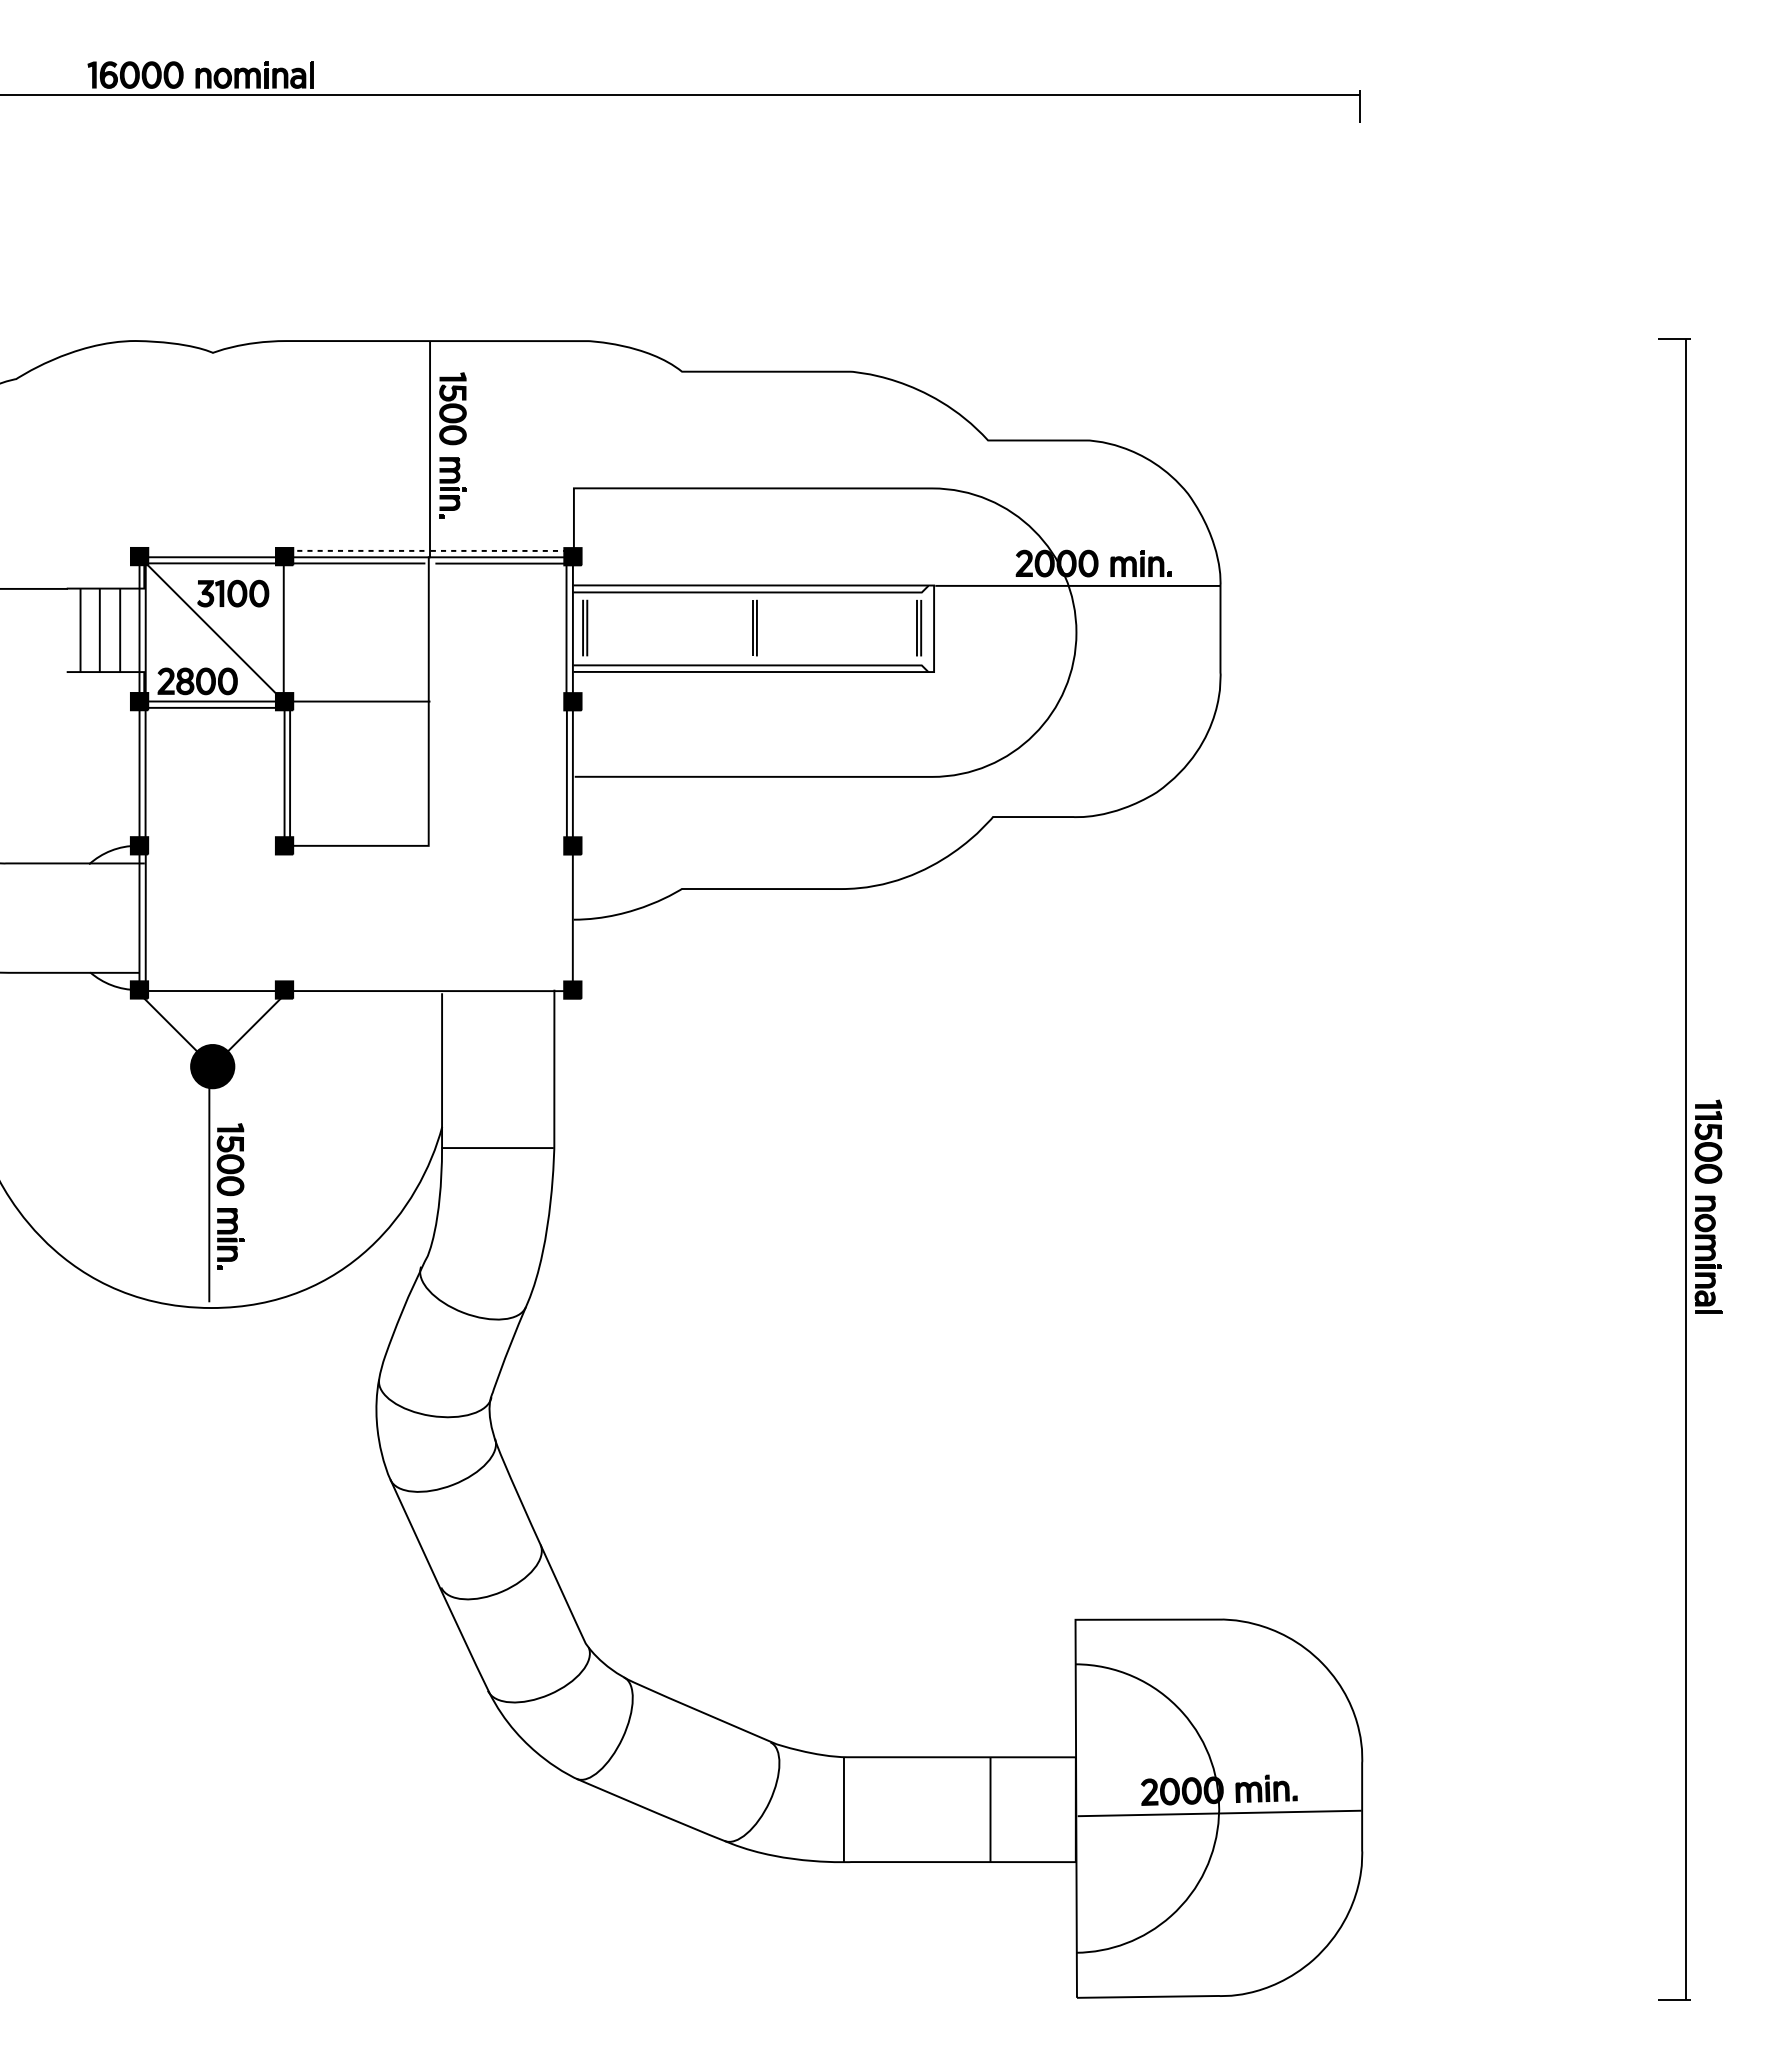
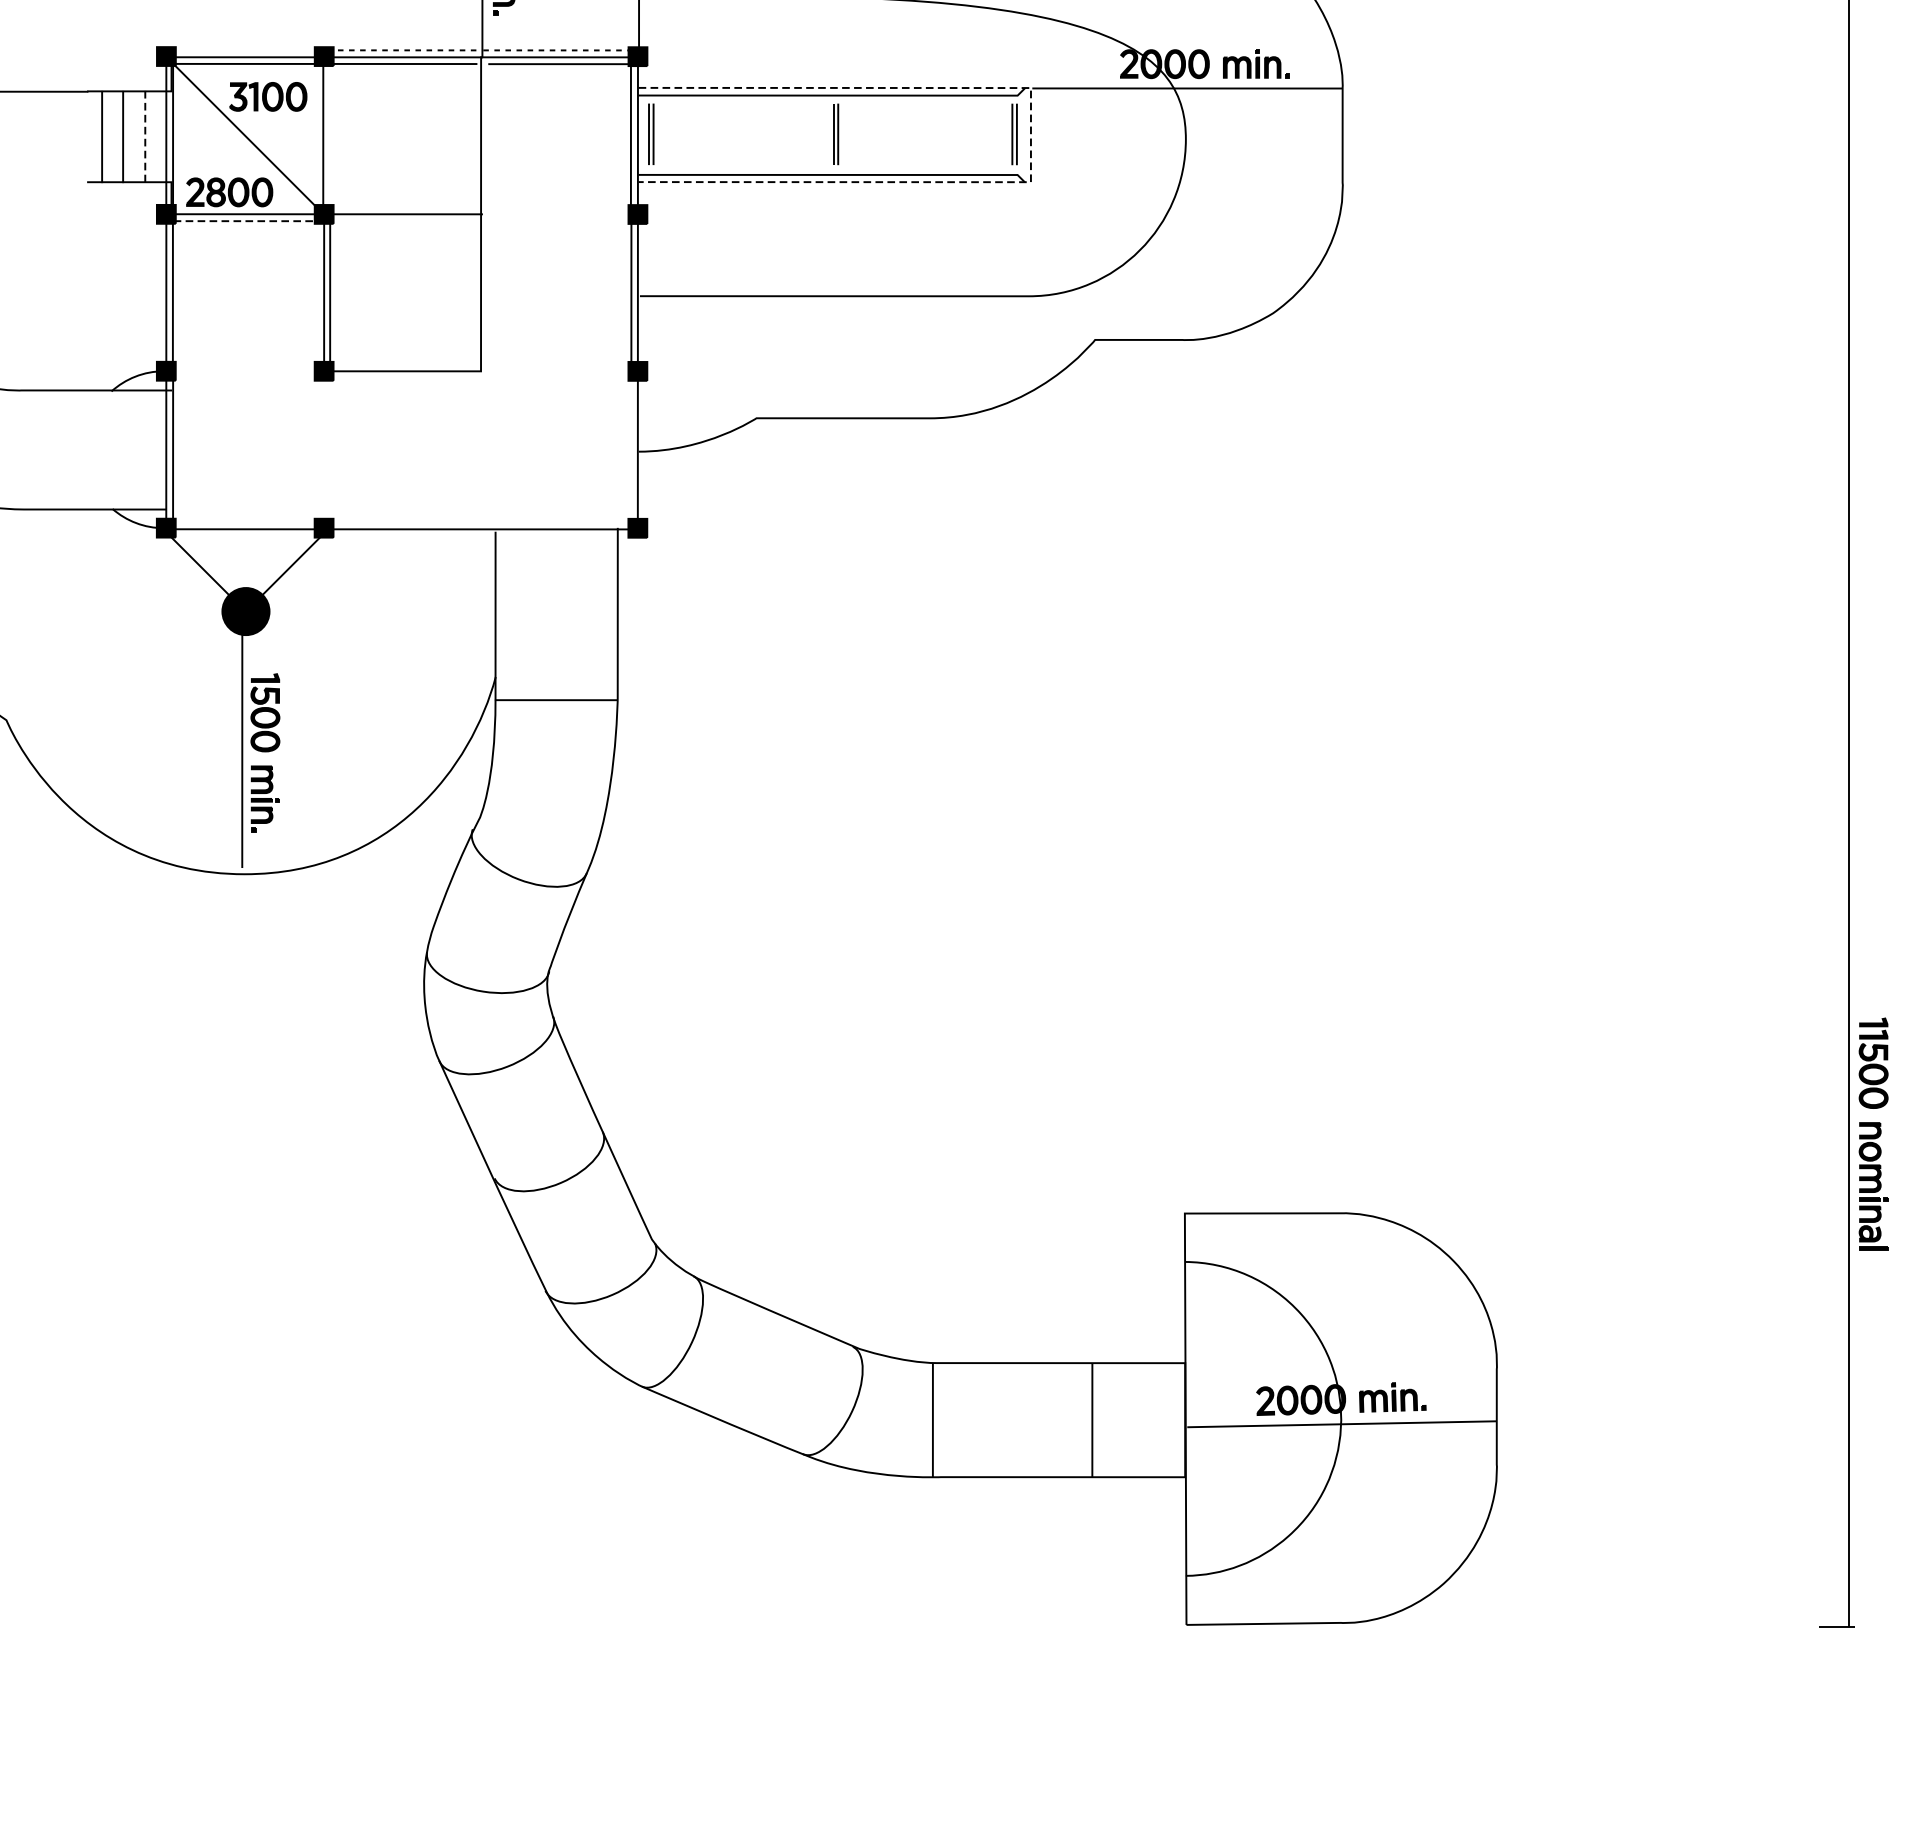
line: (934, 629) -> (1031, 135), solid -> dashed
line: (120, 631) -> (145, 138), solid -> dashed
line: (214, 707) -> (247, 220), solid -> dashed
part: (1708, 1206) -> (1873, 1133), moved

